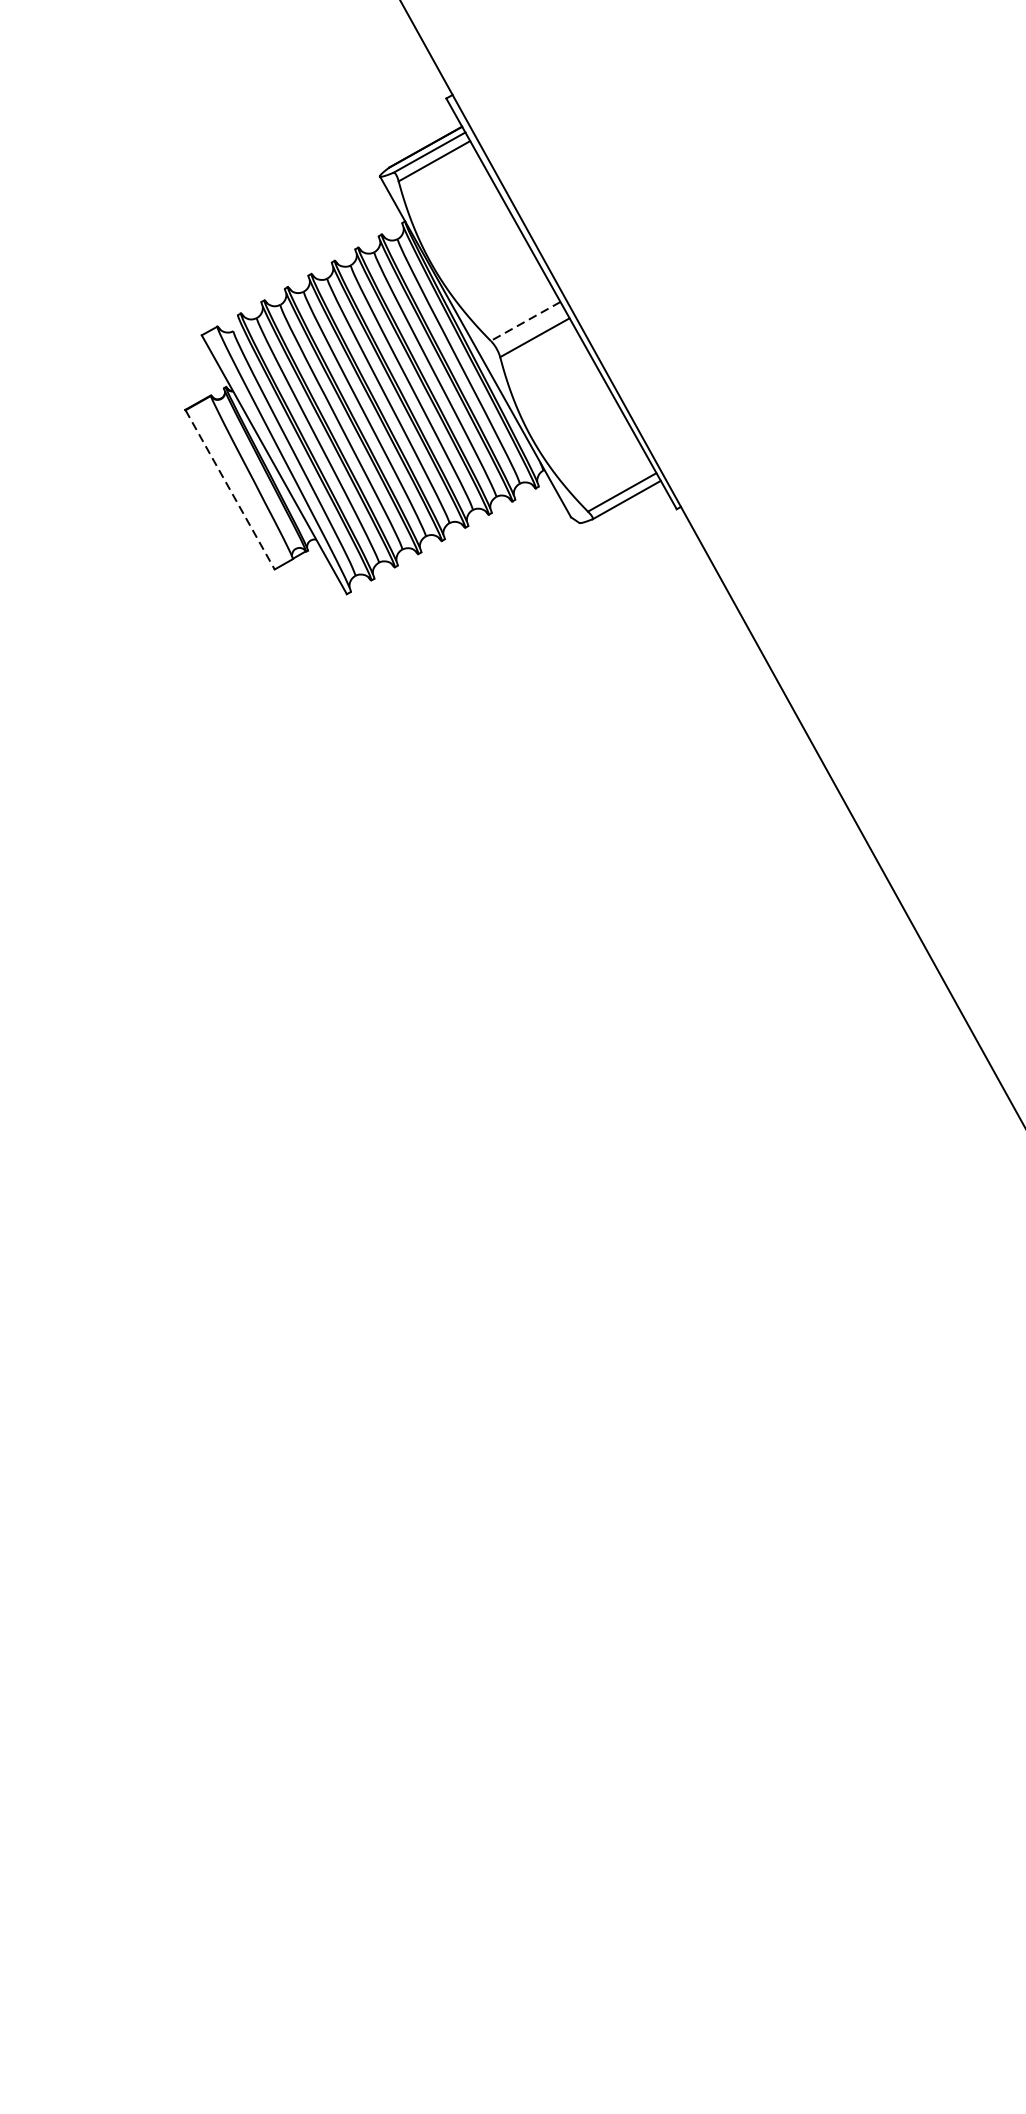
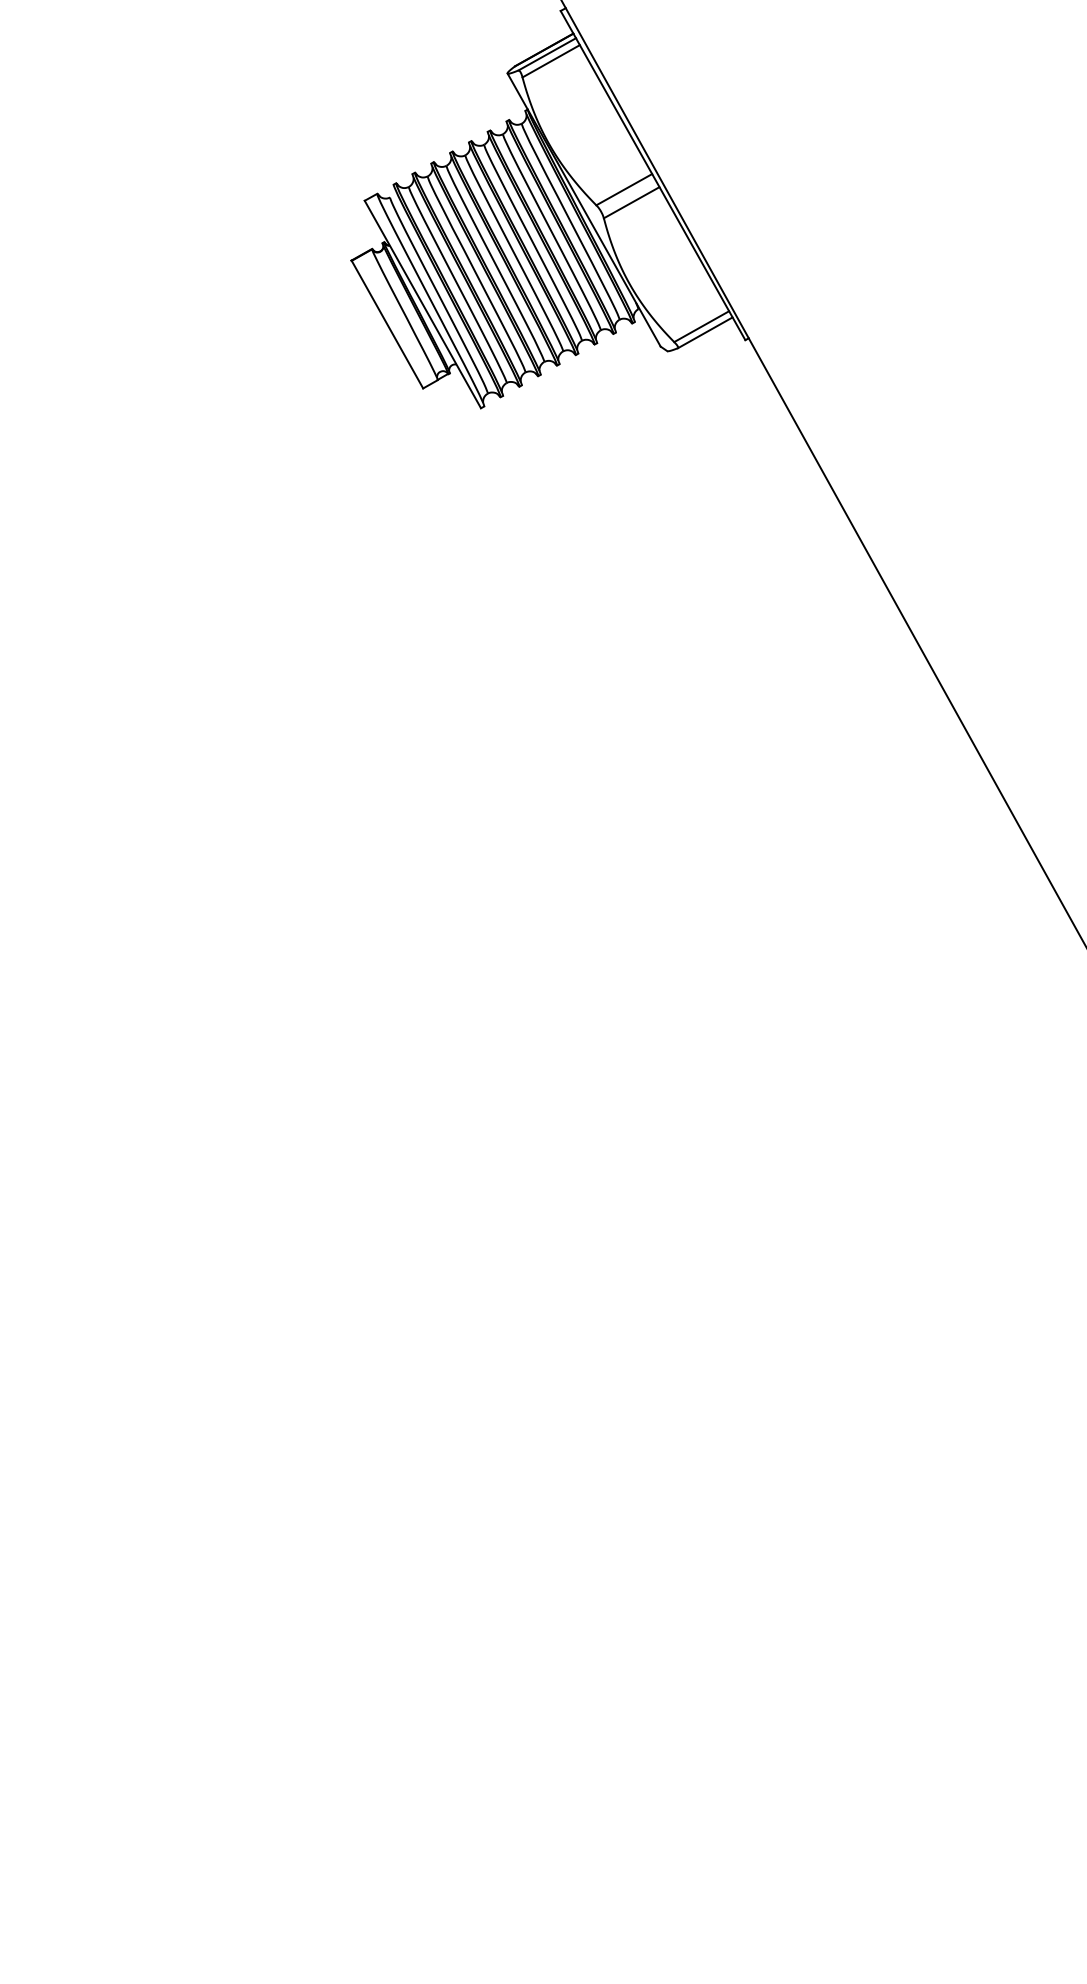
line: (524, 321) -> (623, 189), dashed -> solid
line: (230, 490) -> (387, 325), dashed -> solid

